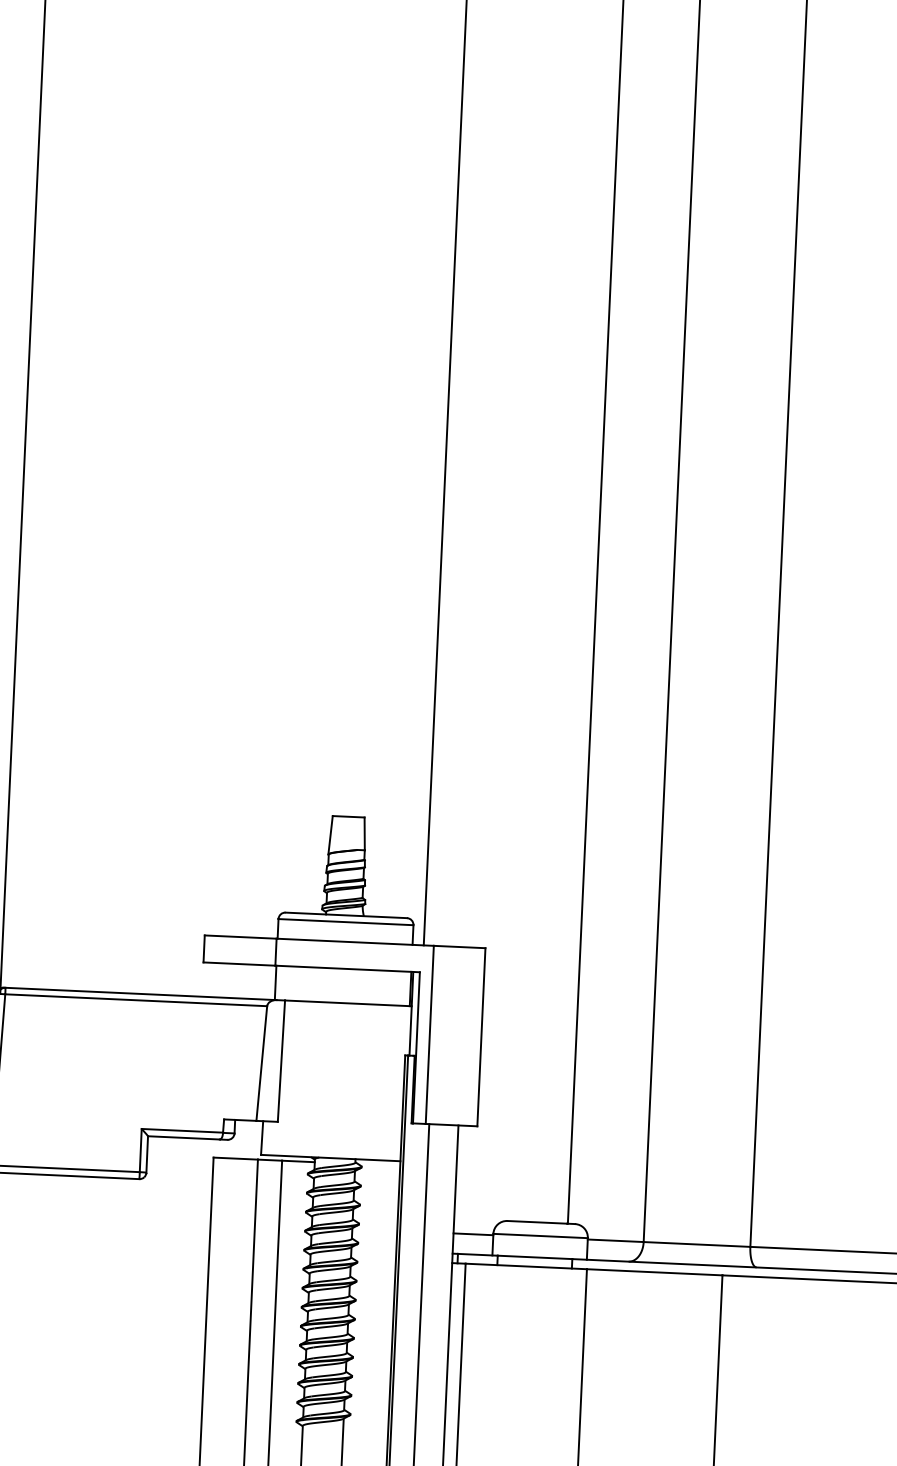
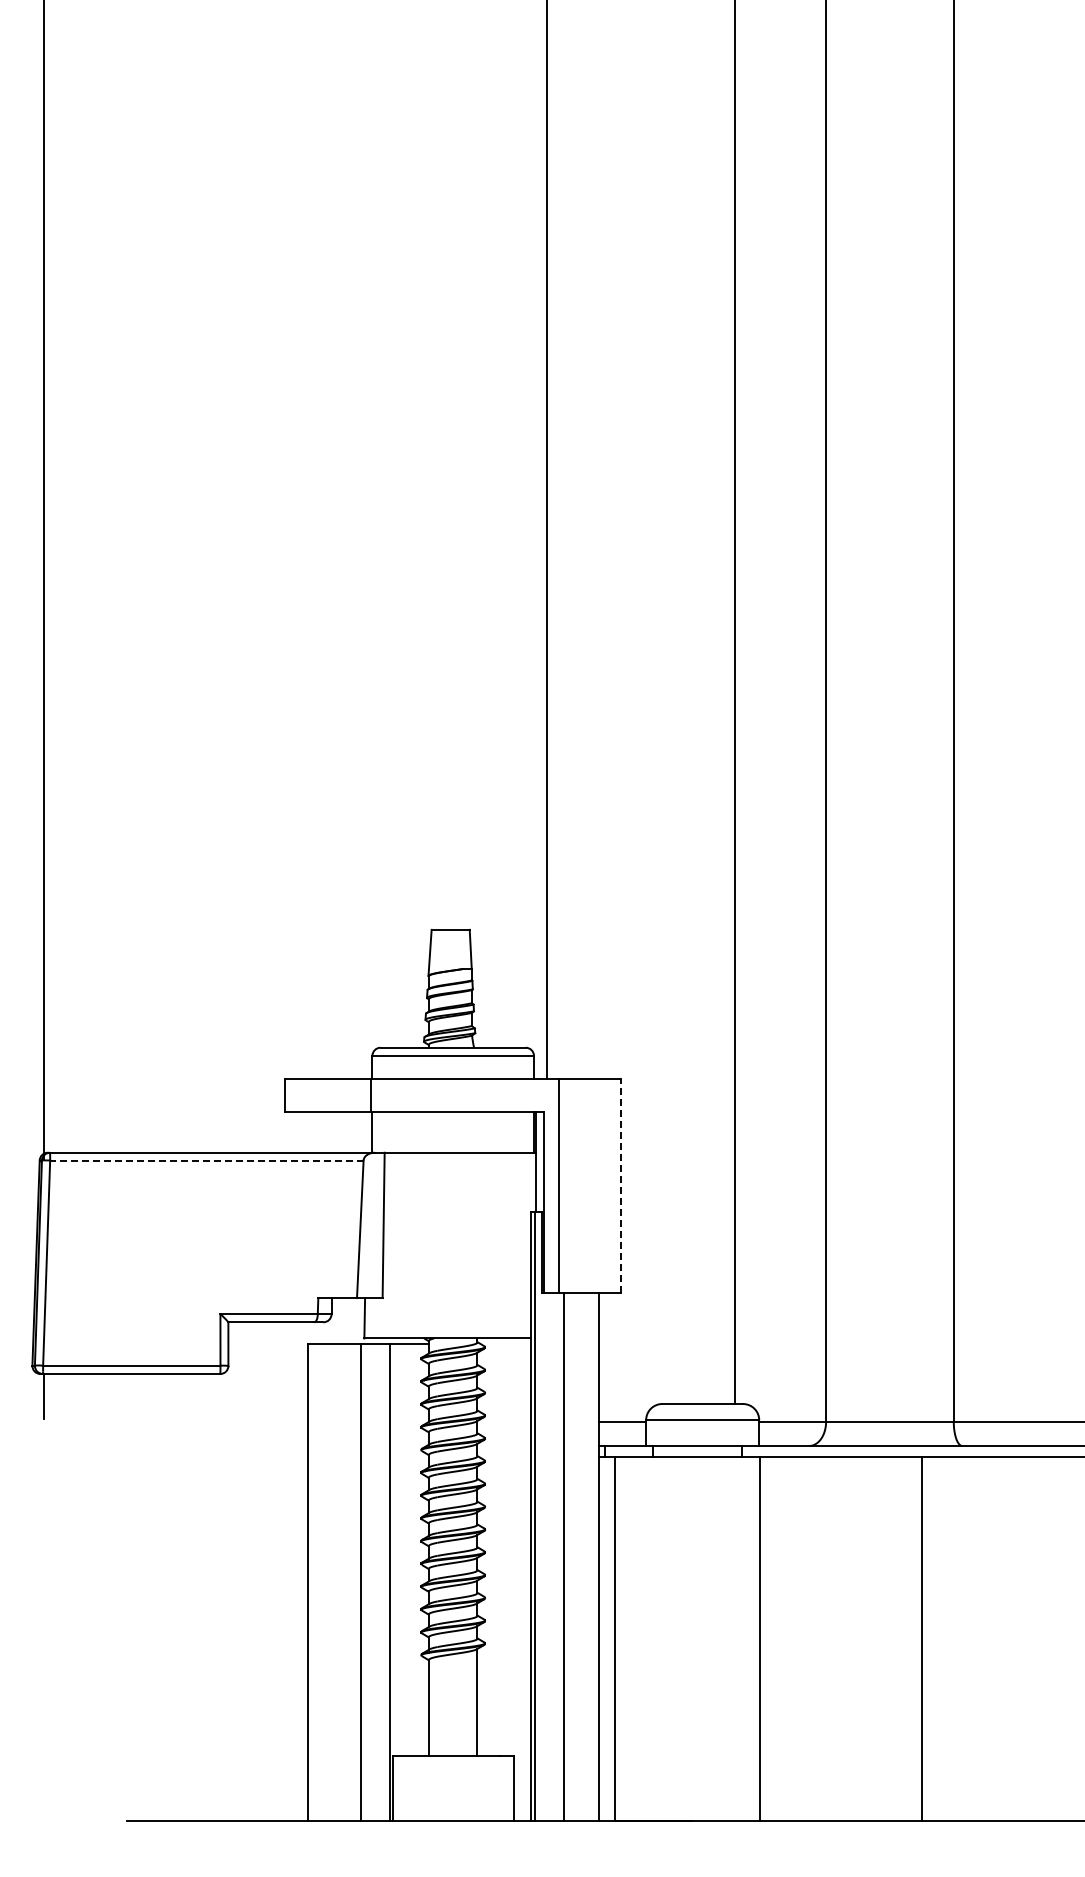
line: (135, 1000) -> (206, 1160), solid -> dashed
line: (481, 1036) -> (621, 1185), solid -> dashed

